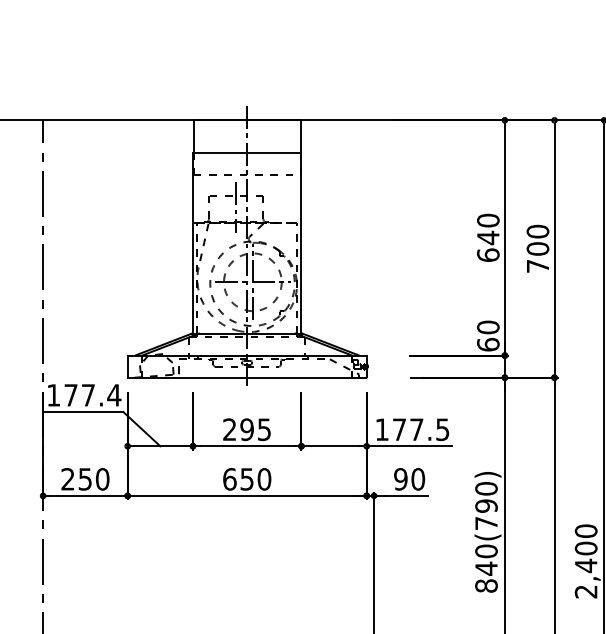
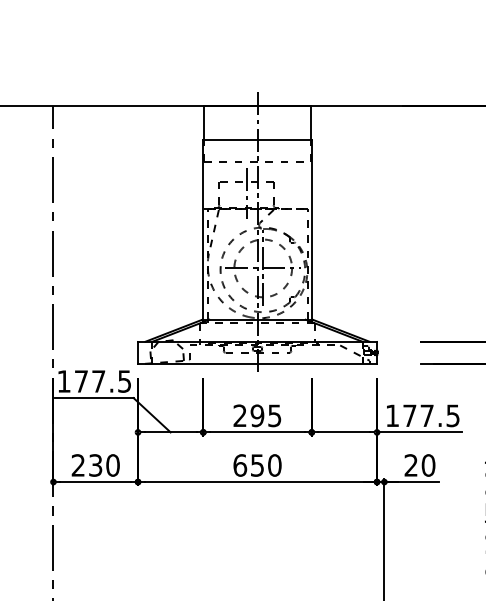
text: (114, 395) -> (124, 381), 177.4 -> 177.5
text: (85, 479) -> (95, 465), 250 -> 230
text: (400, 479) -> (410, 465), 90 -> 20

